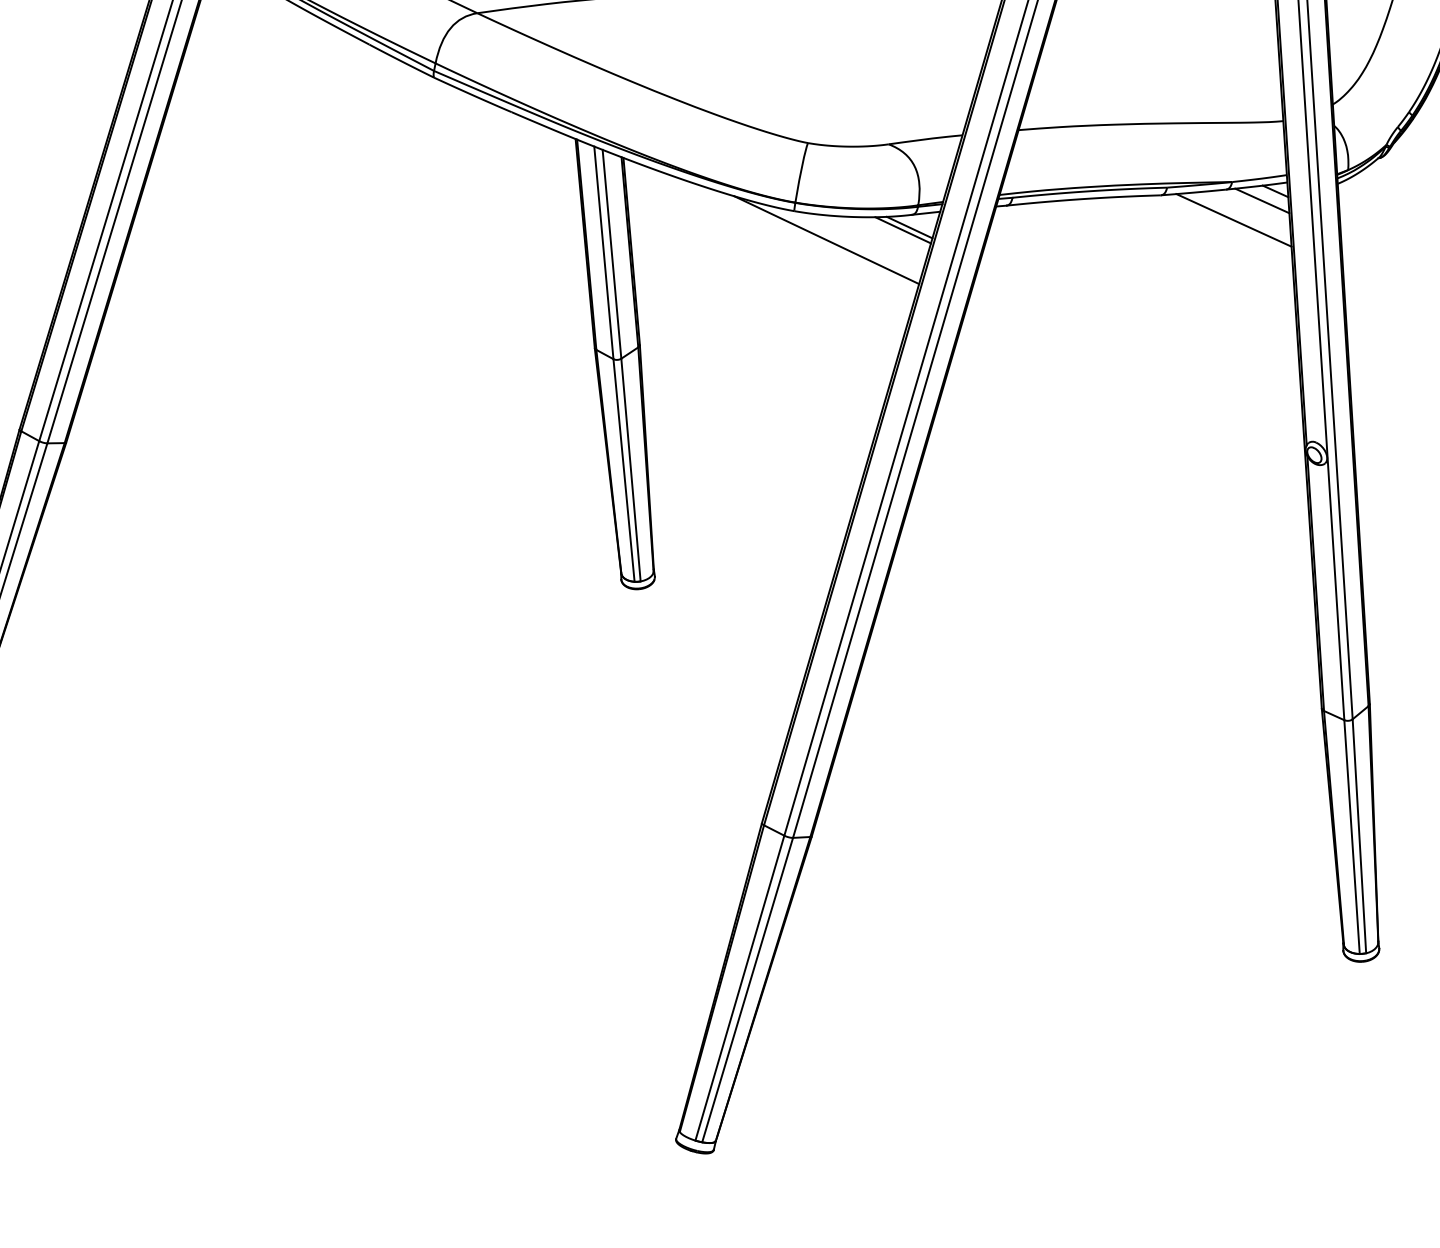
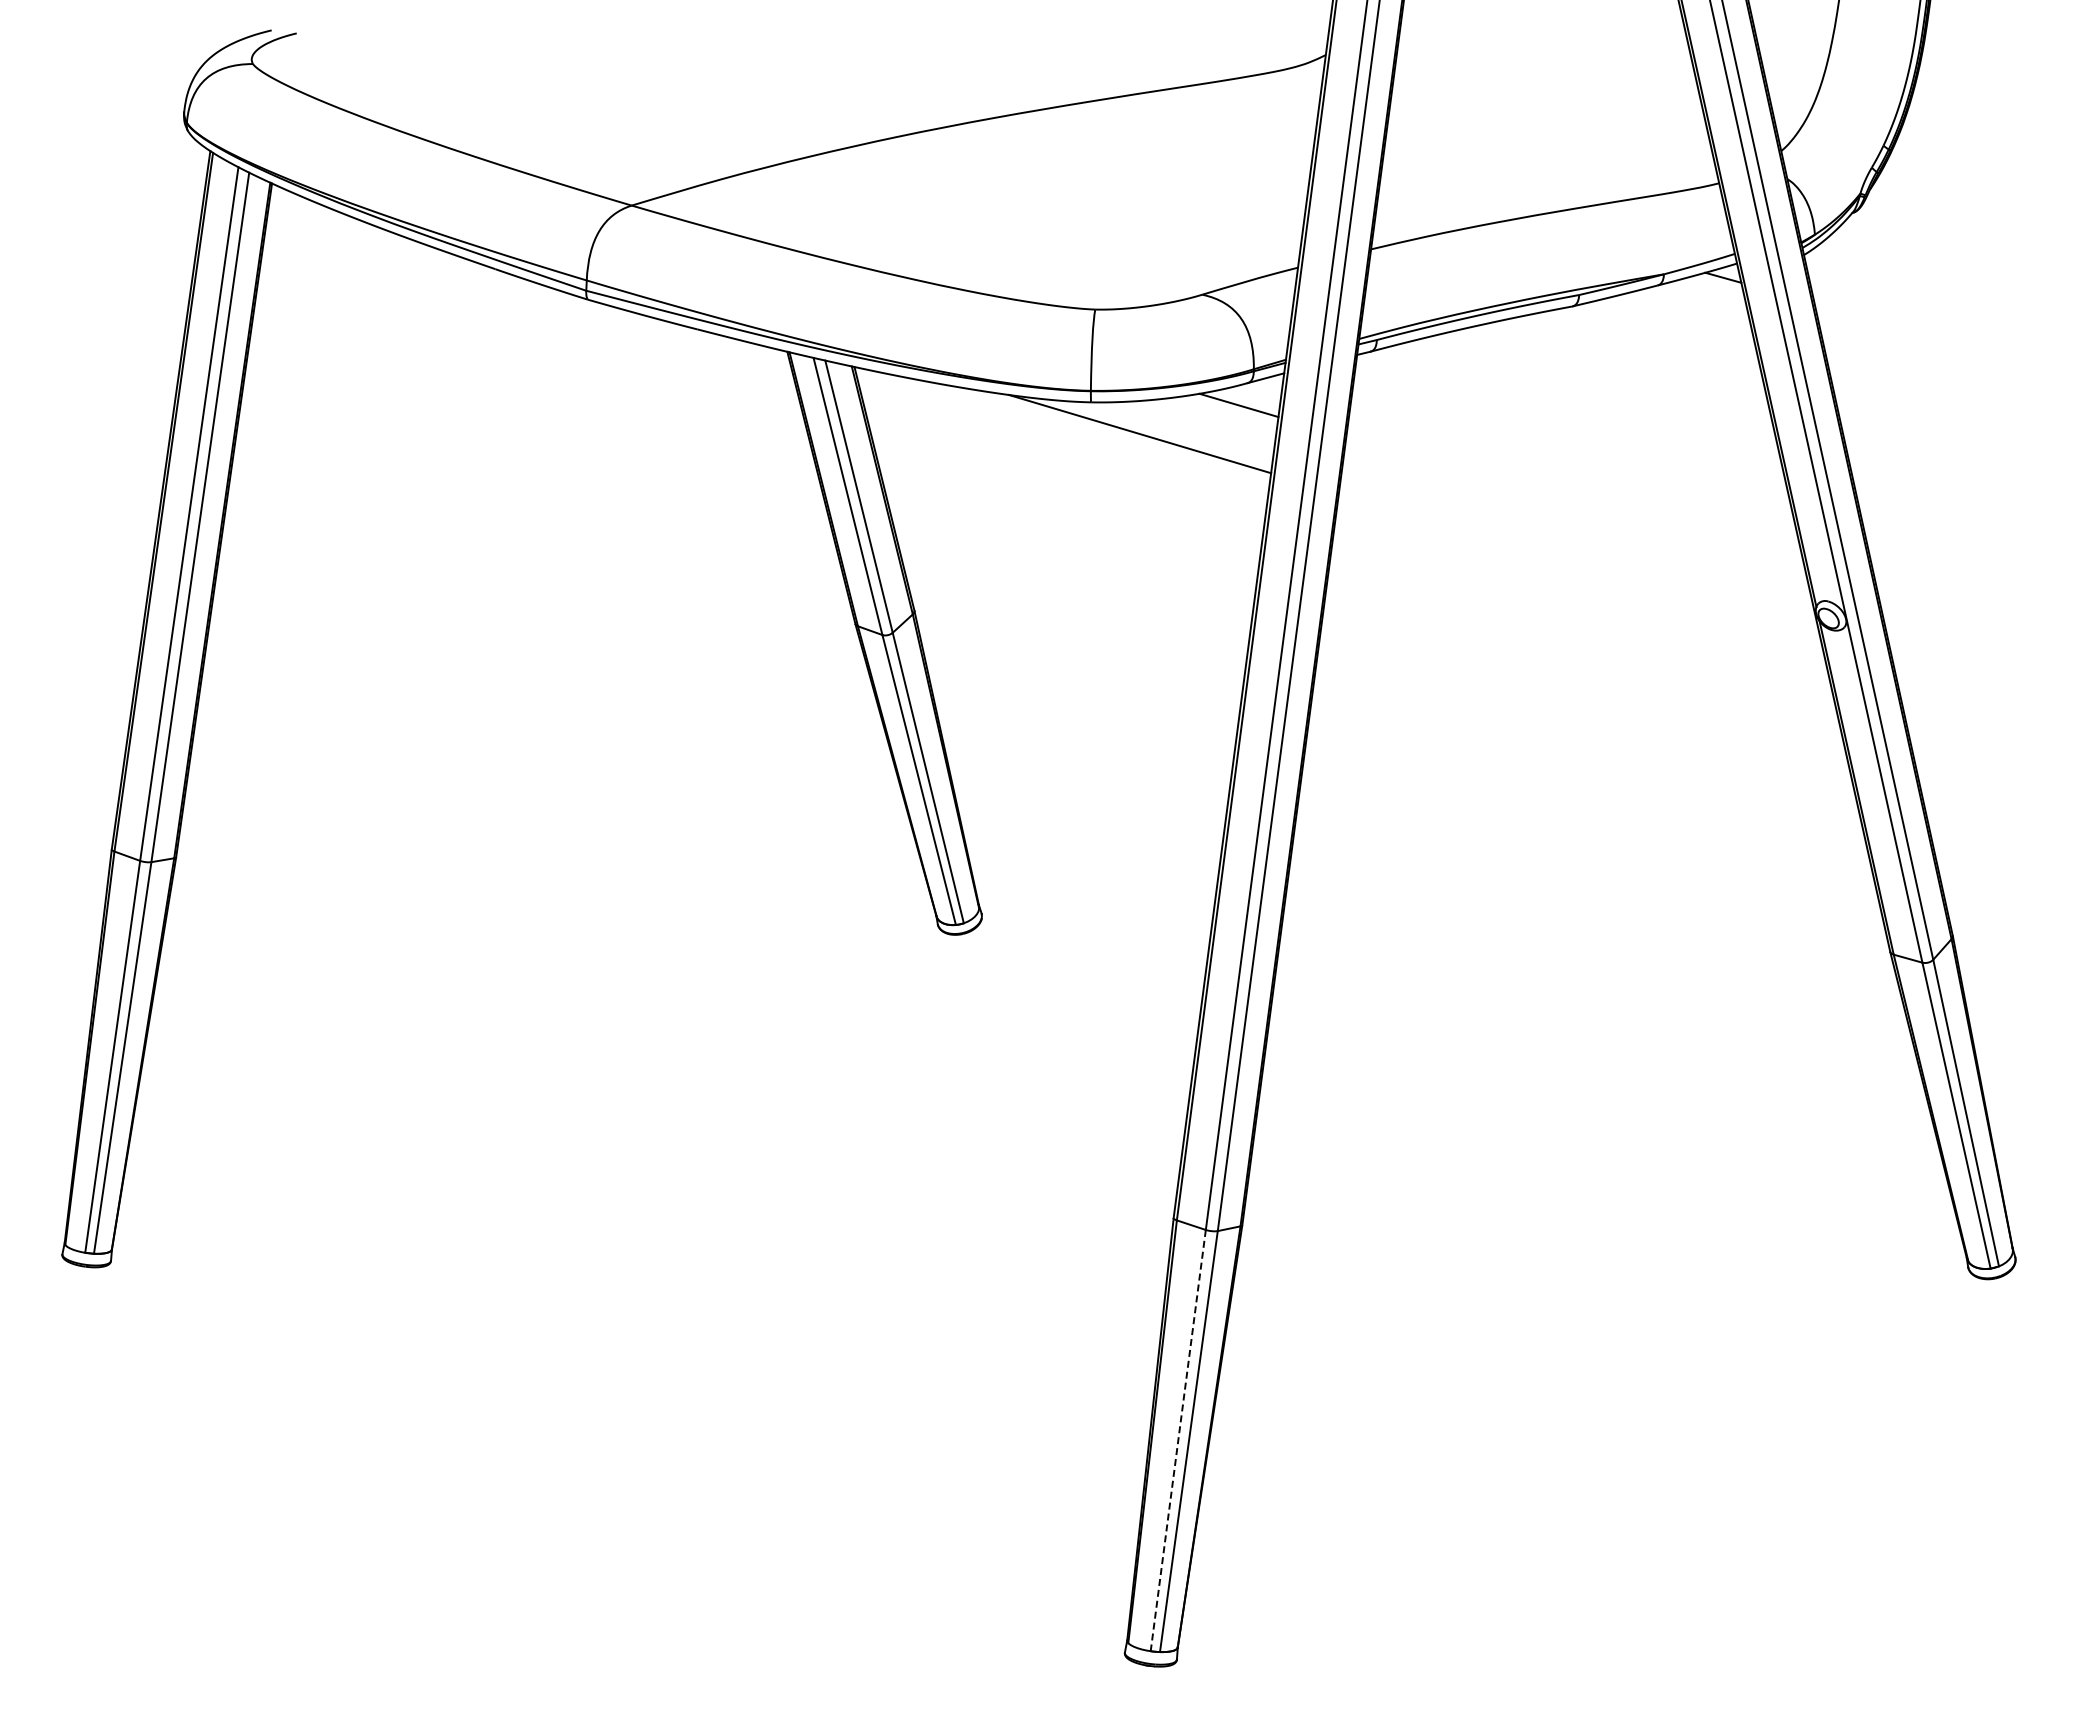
line: (1262, 200) -> (1707, 292), removed
line: (1233, 220) -> (1673, 324), removed
line: (909, 227) -> (1246, 400), removed
line: (739, 988) -> (1178, 1441), solid -> dashed

